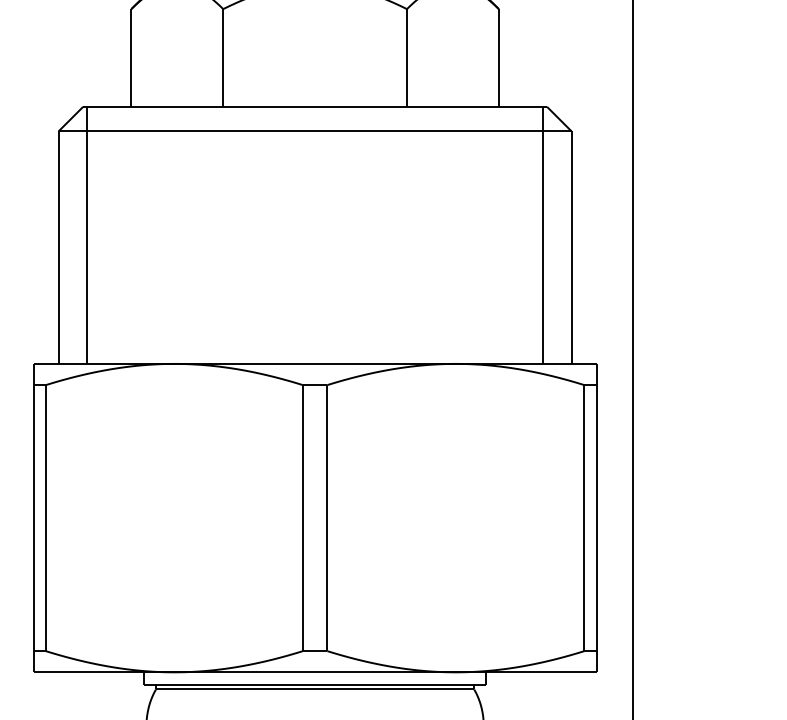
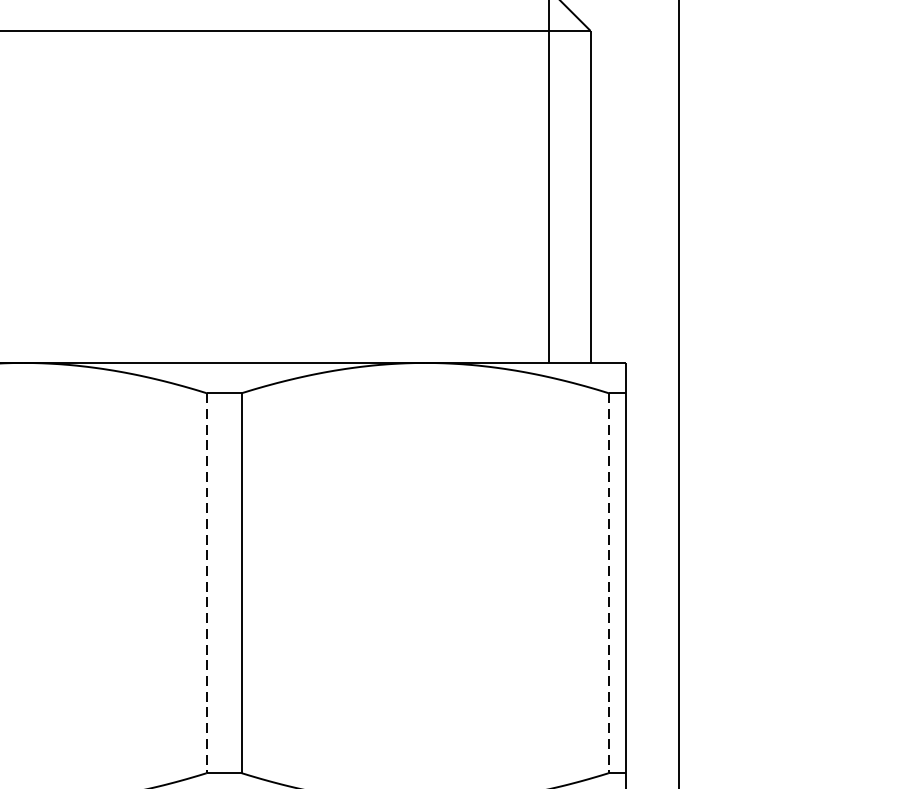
line: (302, 518) -> (206, 583), solid -> dashed
line: (584, 518) -> (608, 583), solid -> dashed

